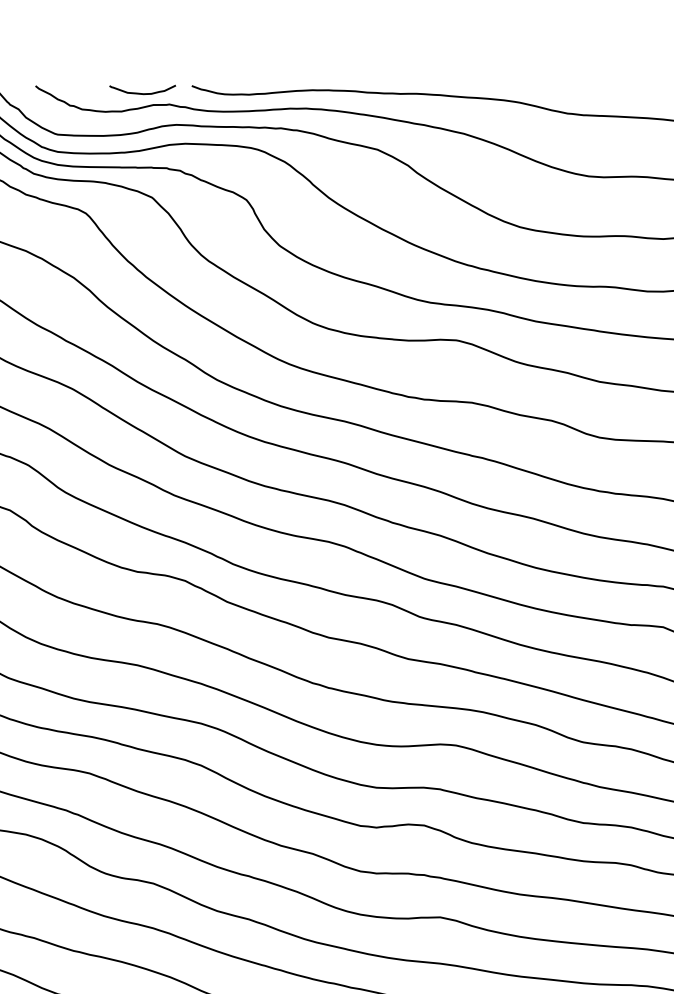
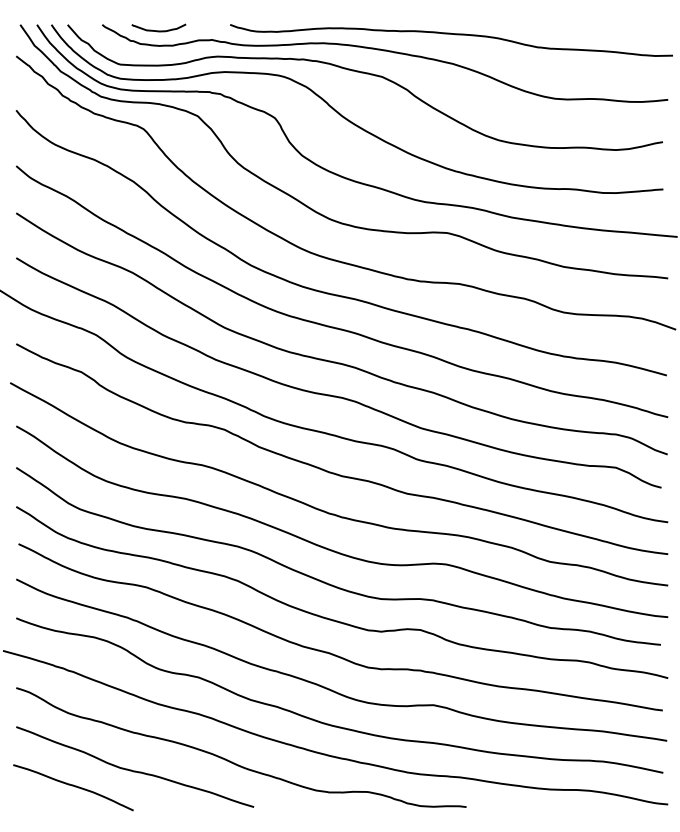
curve: (142, 92) -> (158, 30), moved

